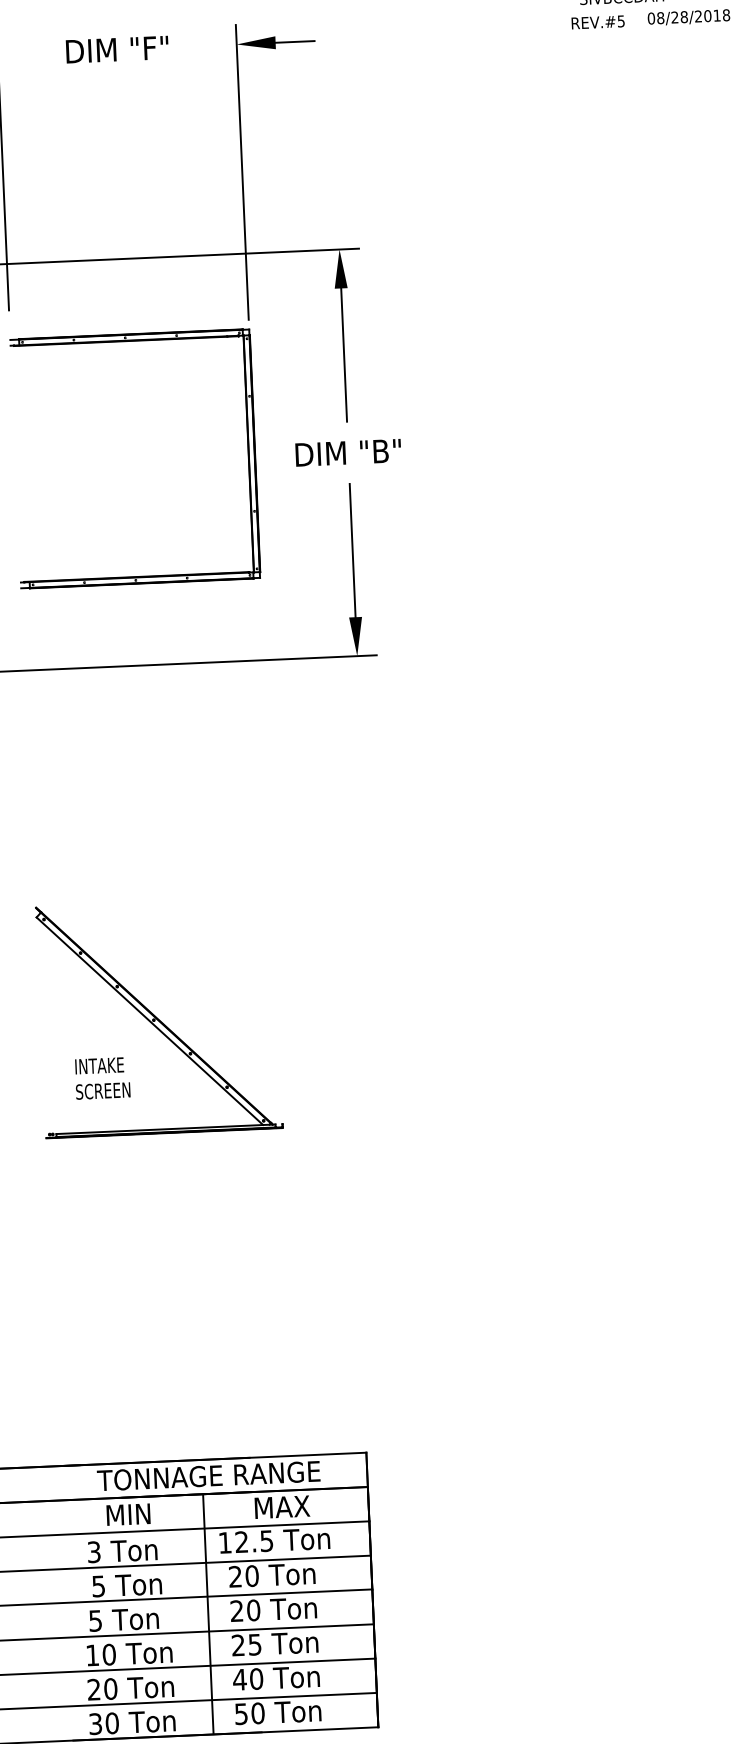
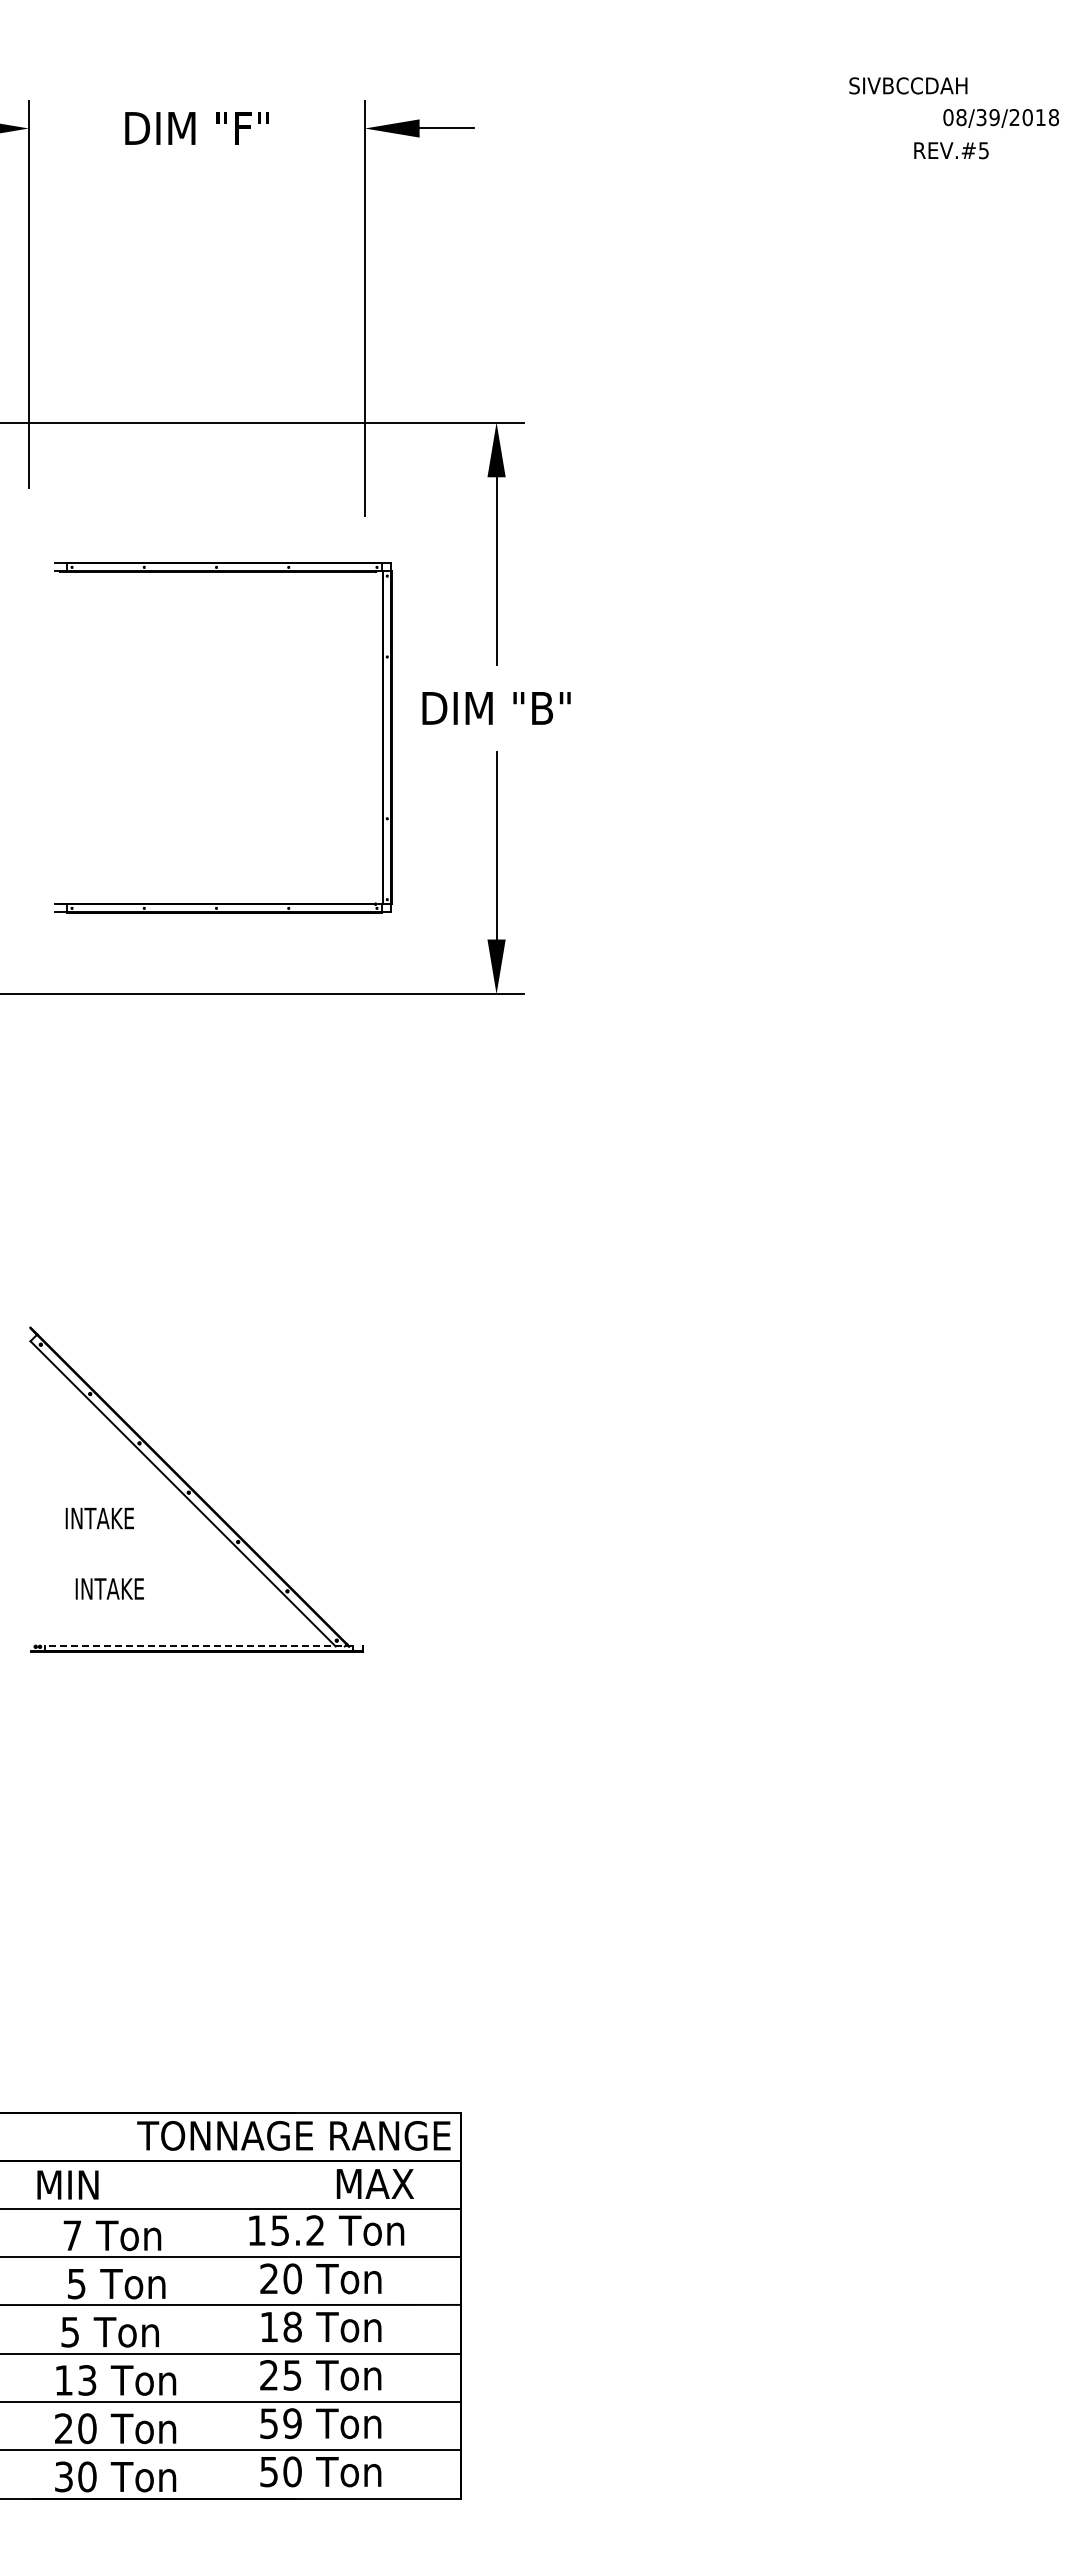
text: (679, 17) -> (987, 117), 08/28/2018 -> 08/39/2018
text: (598, 22) -> (951, 150), moved
part: (248, 453) -> (382, 737), moved
text: (99, 1065) -> (99, 1518), moved
text: (103, 1090) -> (113, 1588), SCREEN -> INTAKE
line: (166, 1129) -> (199, 1646), solid -> dashed
text: (208, 1475) -> (293, 2135), moved
text: (281, 1506) -> (374, 2183), moved
text: (128, 1514) -> (67, 2184), moved
text: (254, 1541) -> (297, 2230), 12.5 -> 15.2
text: (94, 1552) -> (72, 2235), 3 -> 7
text: (244, 1610) -> (280, 2326), 20 -> 18
line: (208, 1614) -> (228, 2329), removed
text: (109, 1654) -> (87, 2380), 10 -> 13
text: (247, 1679) -> (280, 2423), 40 -> 59

